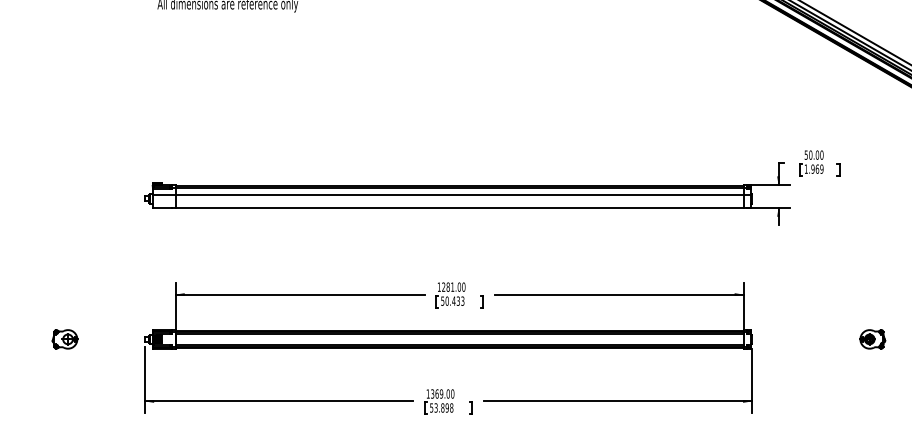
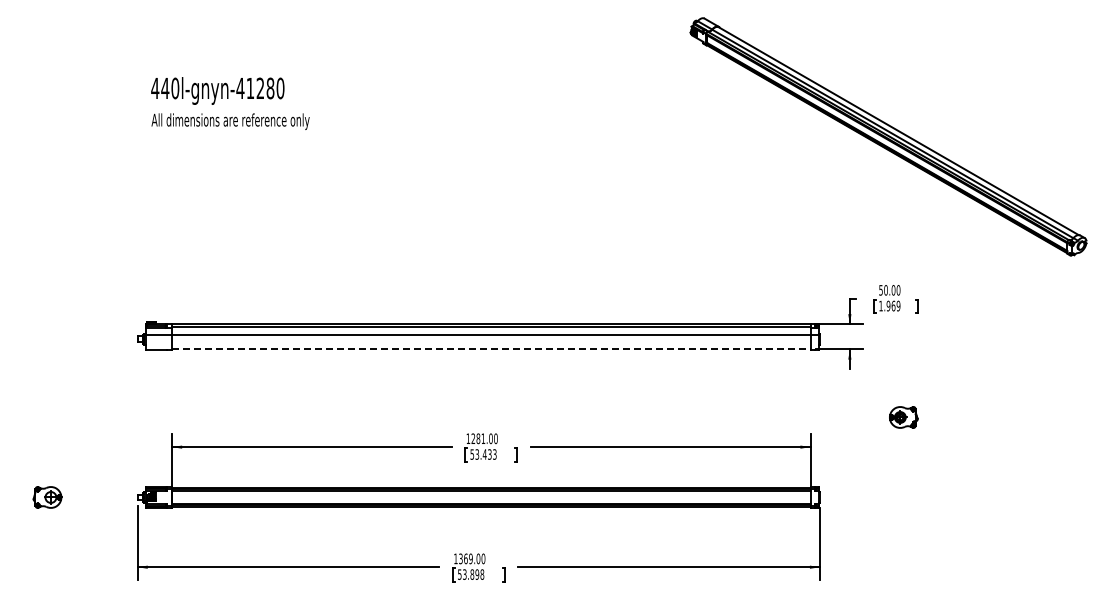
line: (459, 207) -> (491, 349), solid -> dashed
text: (447, 301) -> (477, 454), 50.433 -> 53.433
part: (872, 339) -> (903, 417), moved

